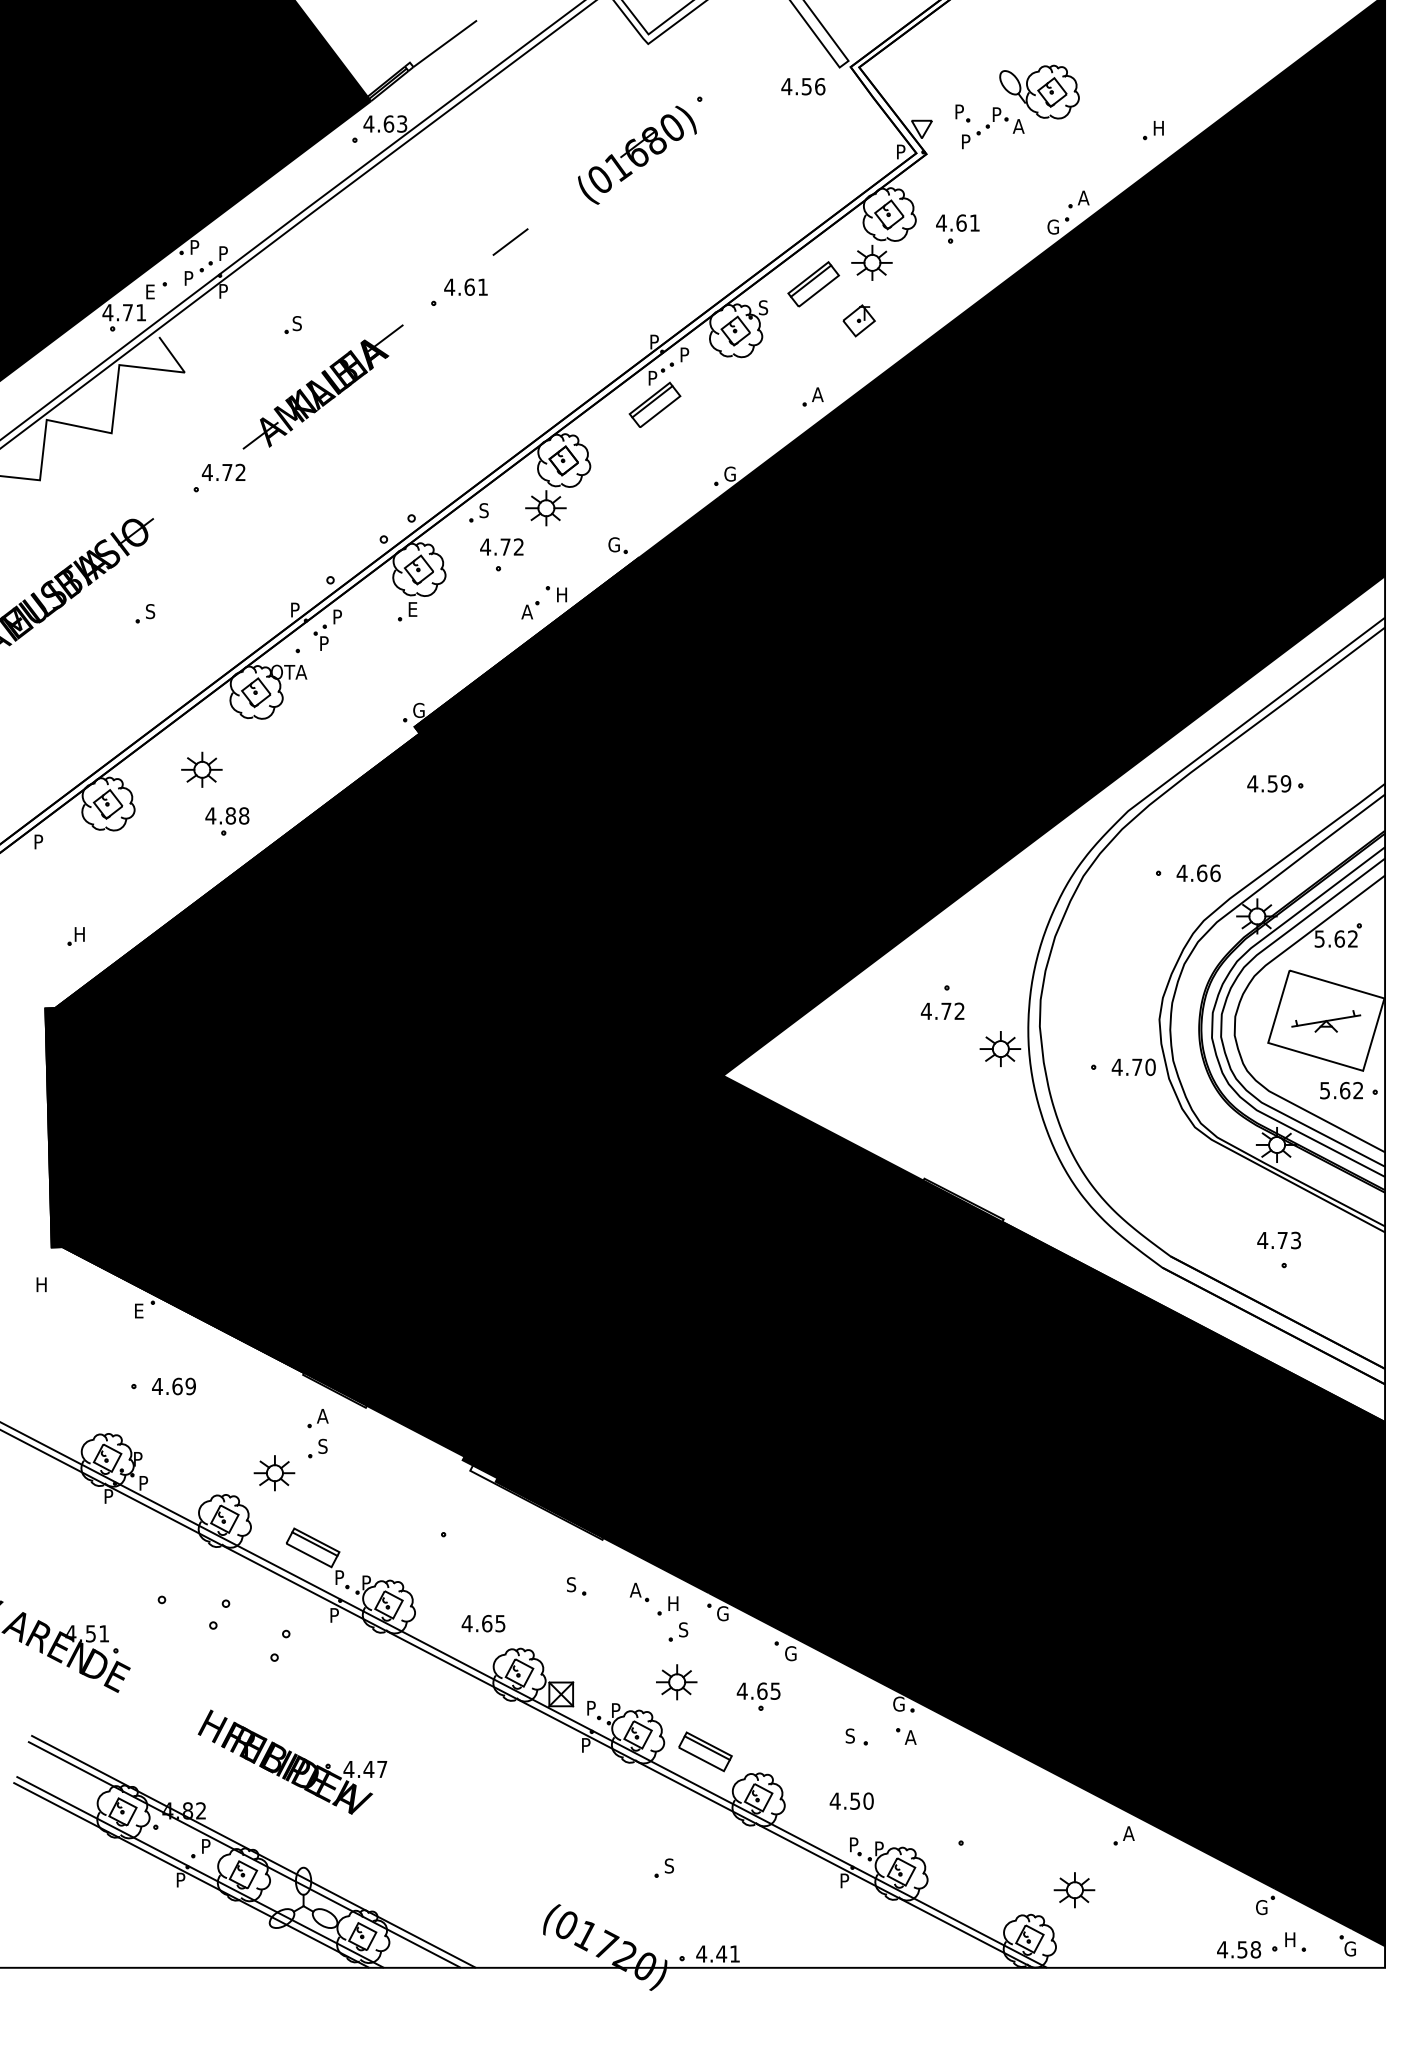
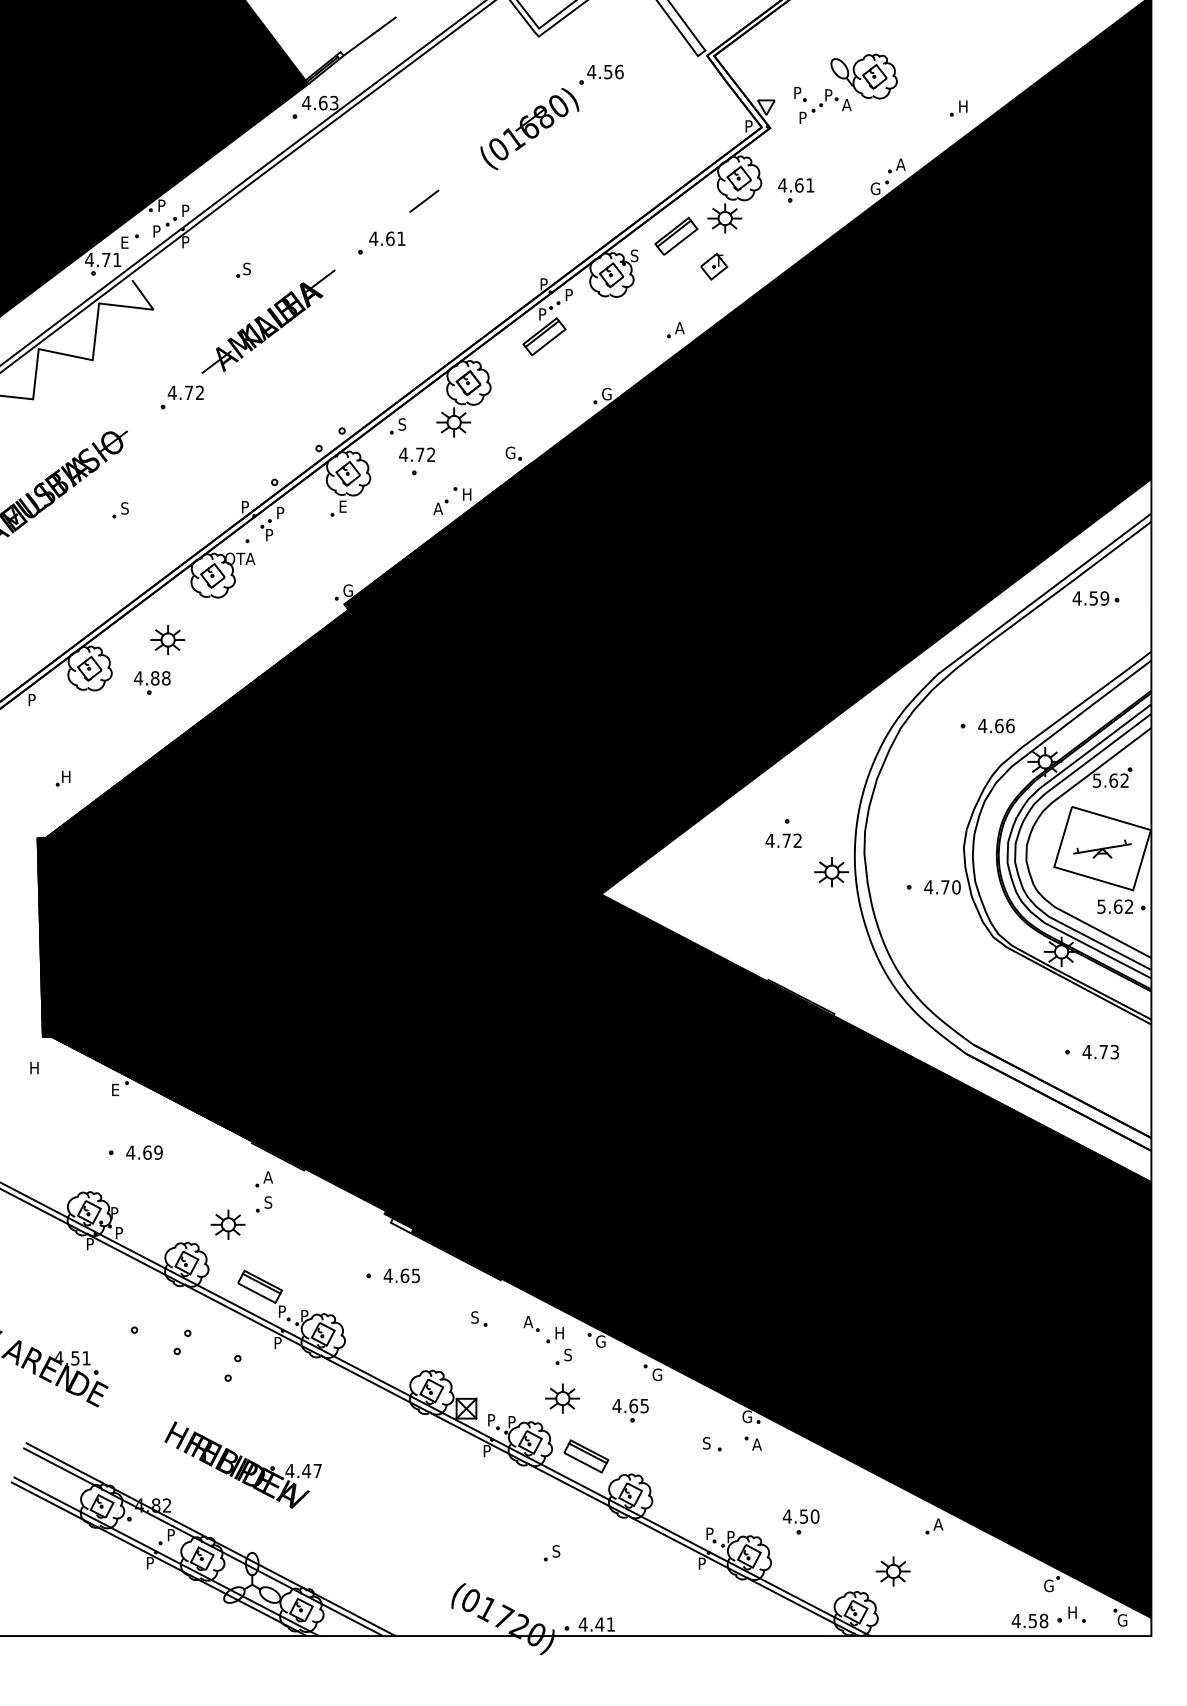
text: (803, 86) -> (605, 71), moved
part: (1275, 783) -> (1096, 598), moved
part: (227, 821) -> (152, 682), moved
text: (1278, 1240) -> (1100, 1052), moved
text: (483, 1623) -> (401, 1275), moved
text: (851, 1800) -> (800, 1516), moved

